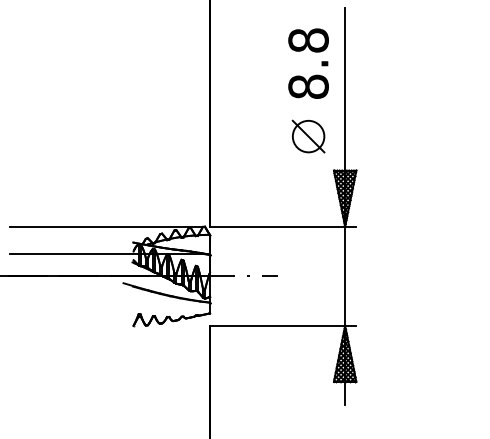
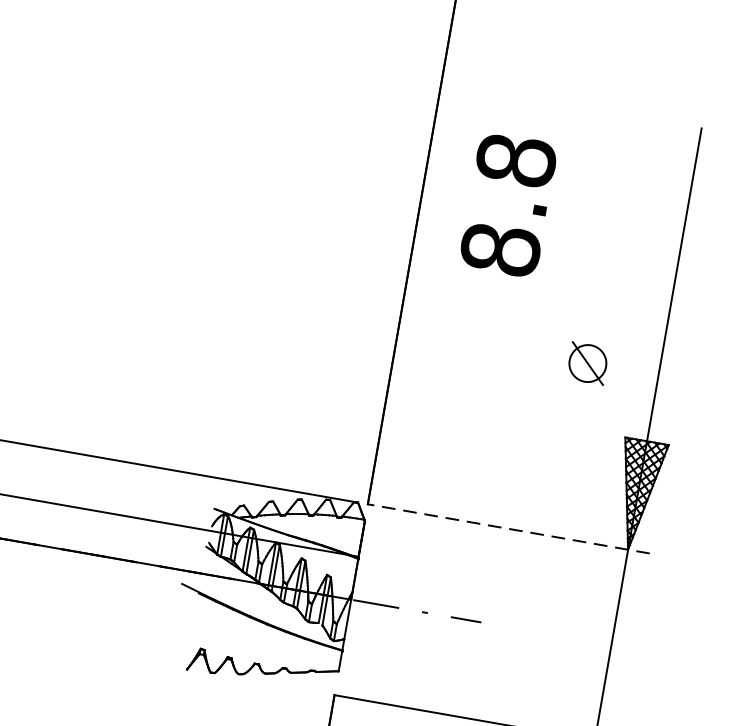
text: (308, 63) -> (508, 204), moved
part: (308, 136) -> (587, 363), size x0.6
line: (282, 226) -> (507, 528), solid -> dashed

